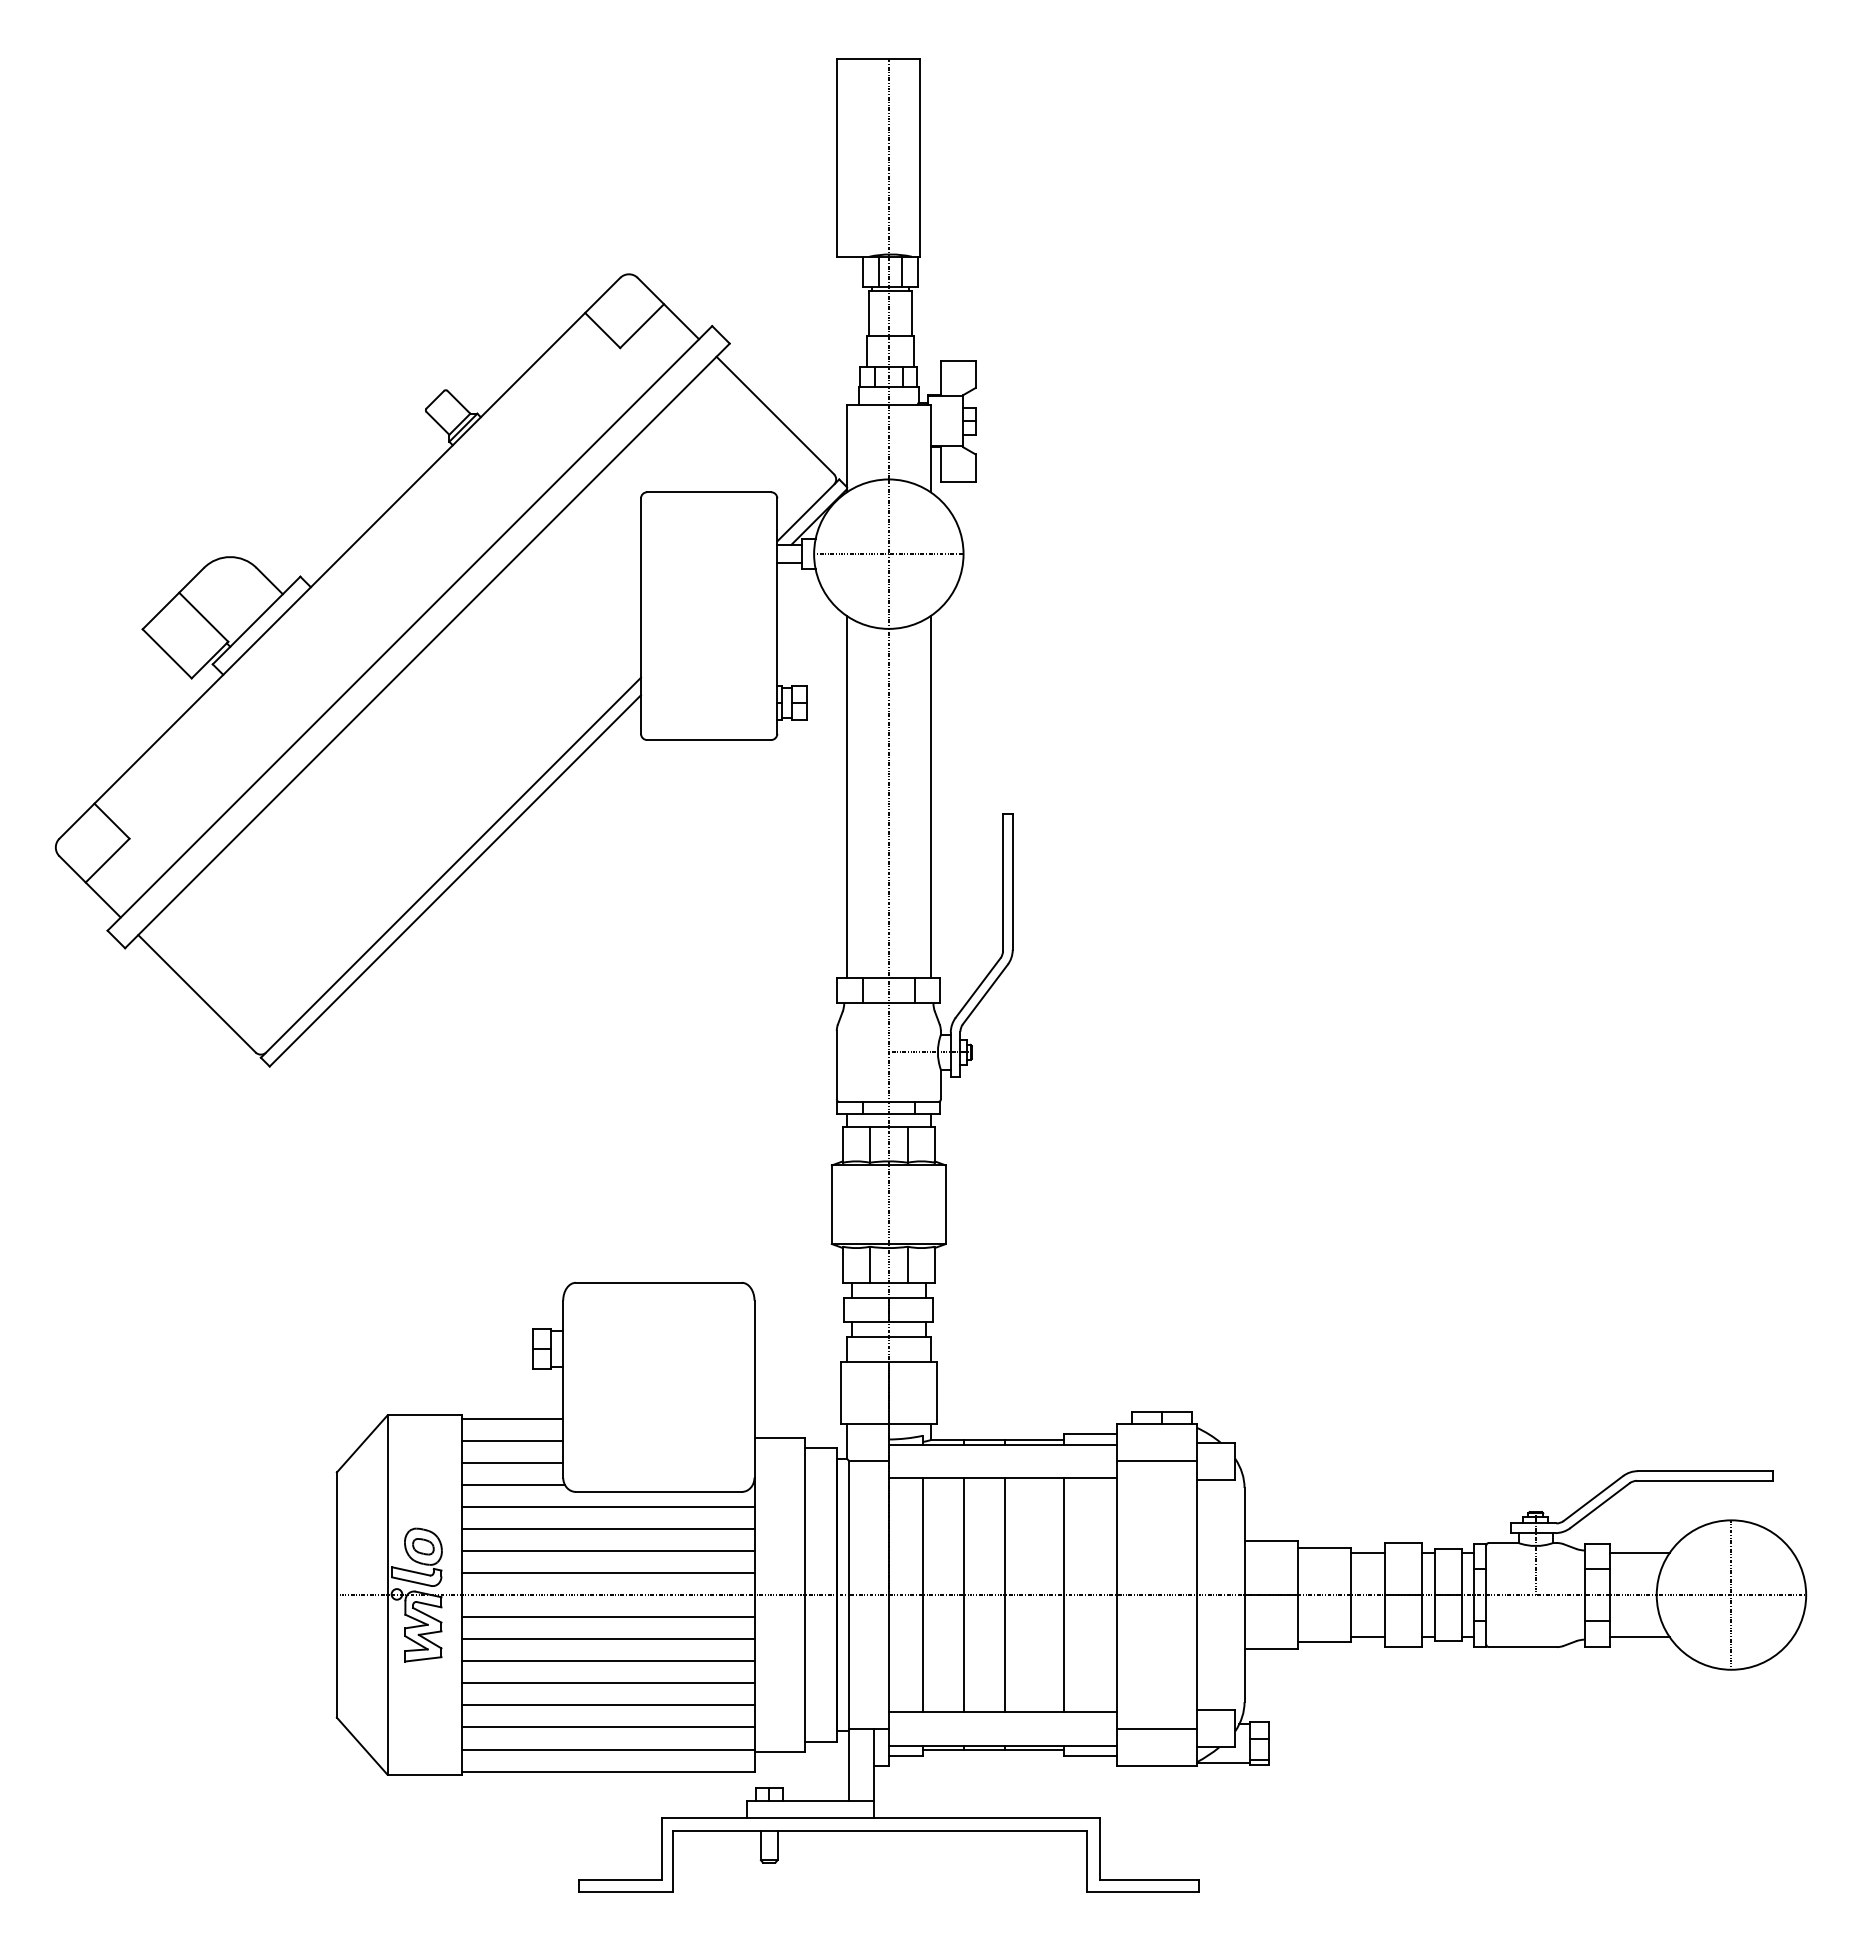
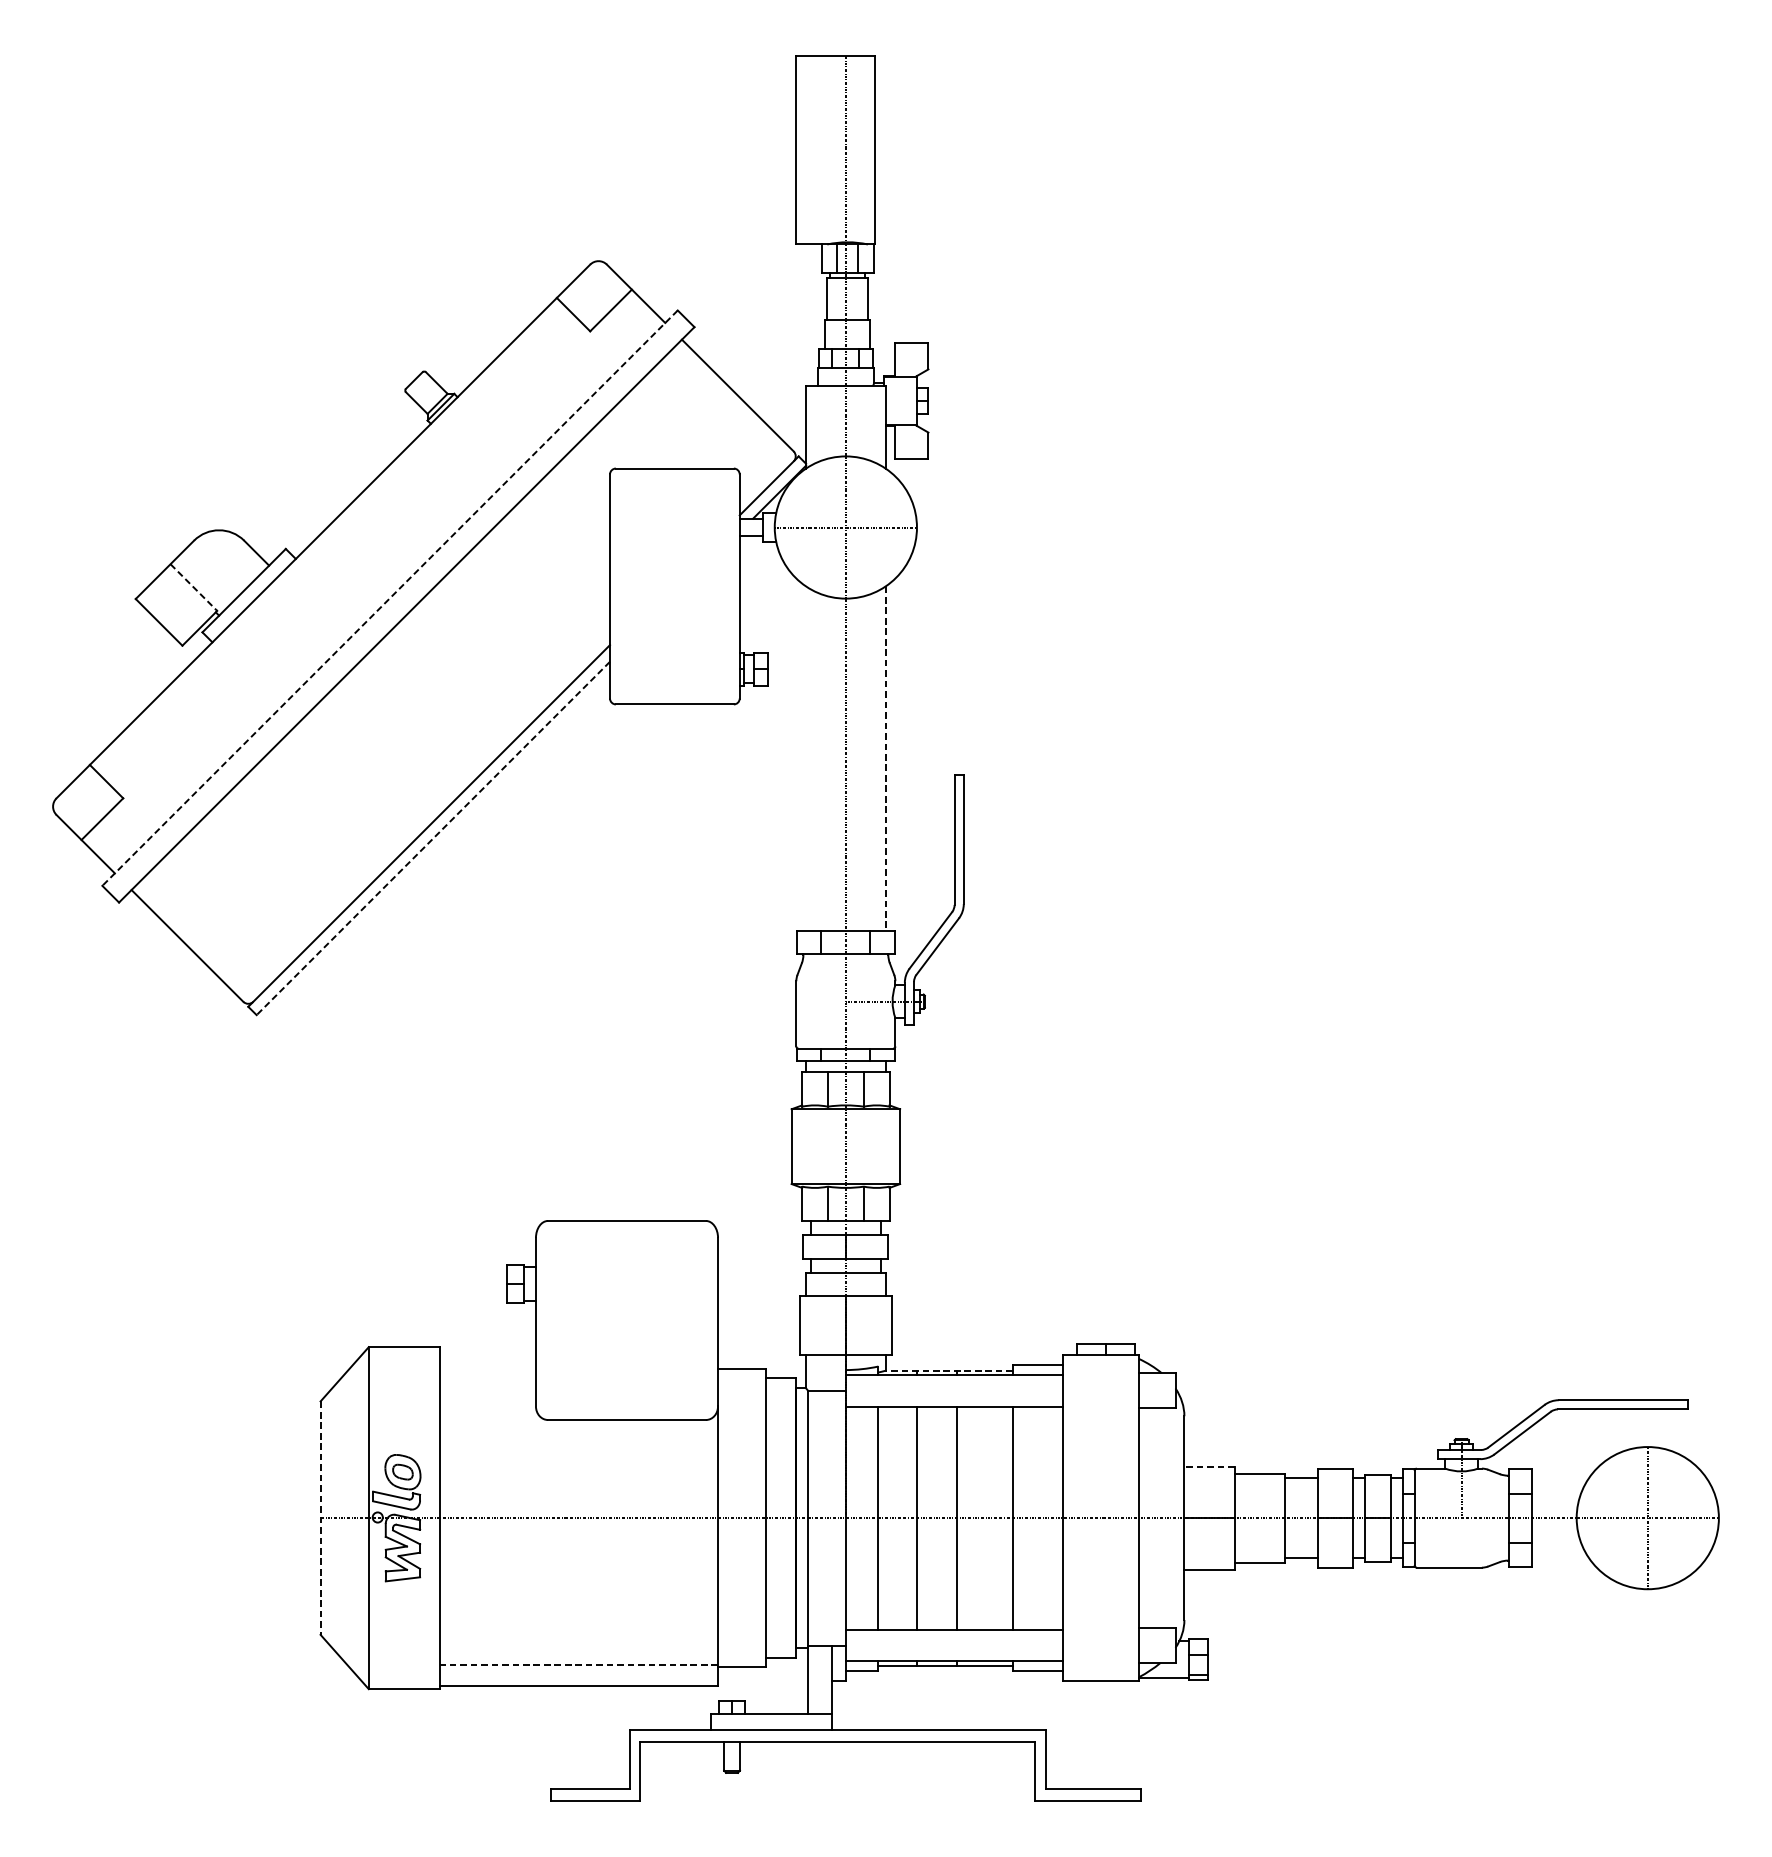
line: (203, 617) -> (193, 587), solid -> dashed
line: (409, 628) -> (389, 598), solid -> dashed
line: (847, 796) -> (806, 758), removed
line: (930, 797) -> (885, 759), solid -> dashed
line: (455, 880) -> (433, 838), solid -> dashed
line: (512, 1418) -> (487, 1350), removed
line: (512, 1440) -> (487, 1371), removed
line: (997, 1440) -> (949, 1371), solid -> dashed
line: (1156, 1461) -> (1100, 1391), removed
line: (512, 1462) -> (487, 1391), removed
line: (513, 1484) -> (488, 1412), removed
line: (608, 1506) -> (579, 1433), removed
line: (608, 1528) -> (579, 1454), removed
line: (1271, 1540) -> (1210, 1466), solid -> dashed
line: (608, 1550) -> (579, 1475), removed
line: (1639, 1553) -> (1560, 1478), removed
line: (608, 1572) -> (579, 1496), removed
line: (336, 1595) -> (320, 1518), solid -> dashed
line: (608, 1617) -> (579, 1539), removed
line: (1639, 1636) -> (1560, 1557), removed
line: (608, 1639) -> (579, 1560), removed
line: (608, 1661) -> (579, 1581), removed
line: (608, 1683) -> (579, 1602), removed
line: (608, 1705) -> (579, 1623), removed
line: (608, 1727) -> (579, 1644), removed
line: (1156, 1728) -> (1100, 1645), removed
line: (607, 1749) -> (578, 1665), solid -> dashed

